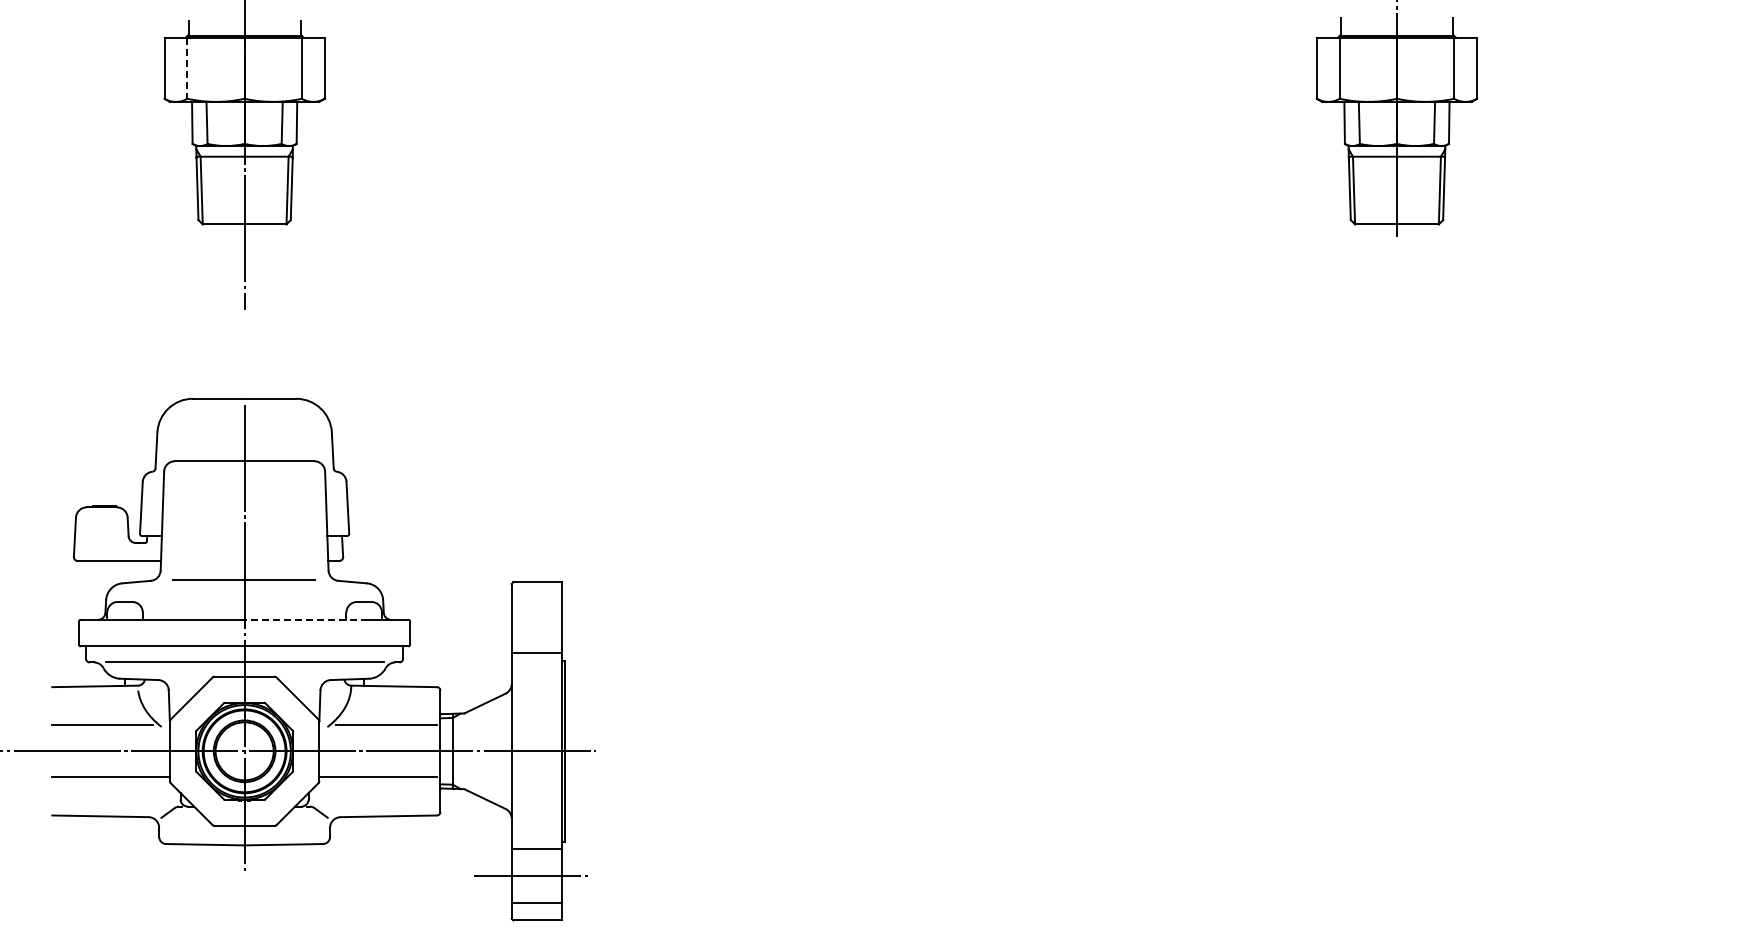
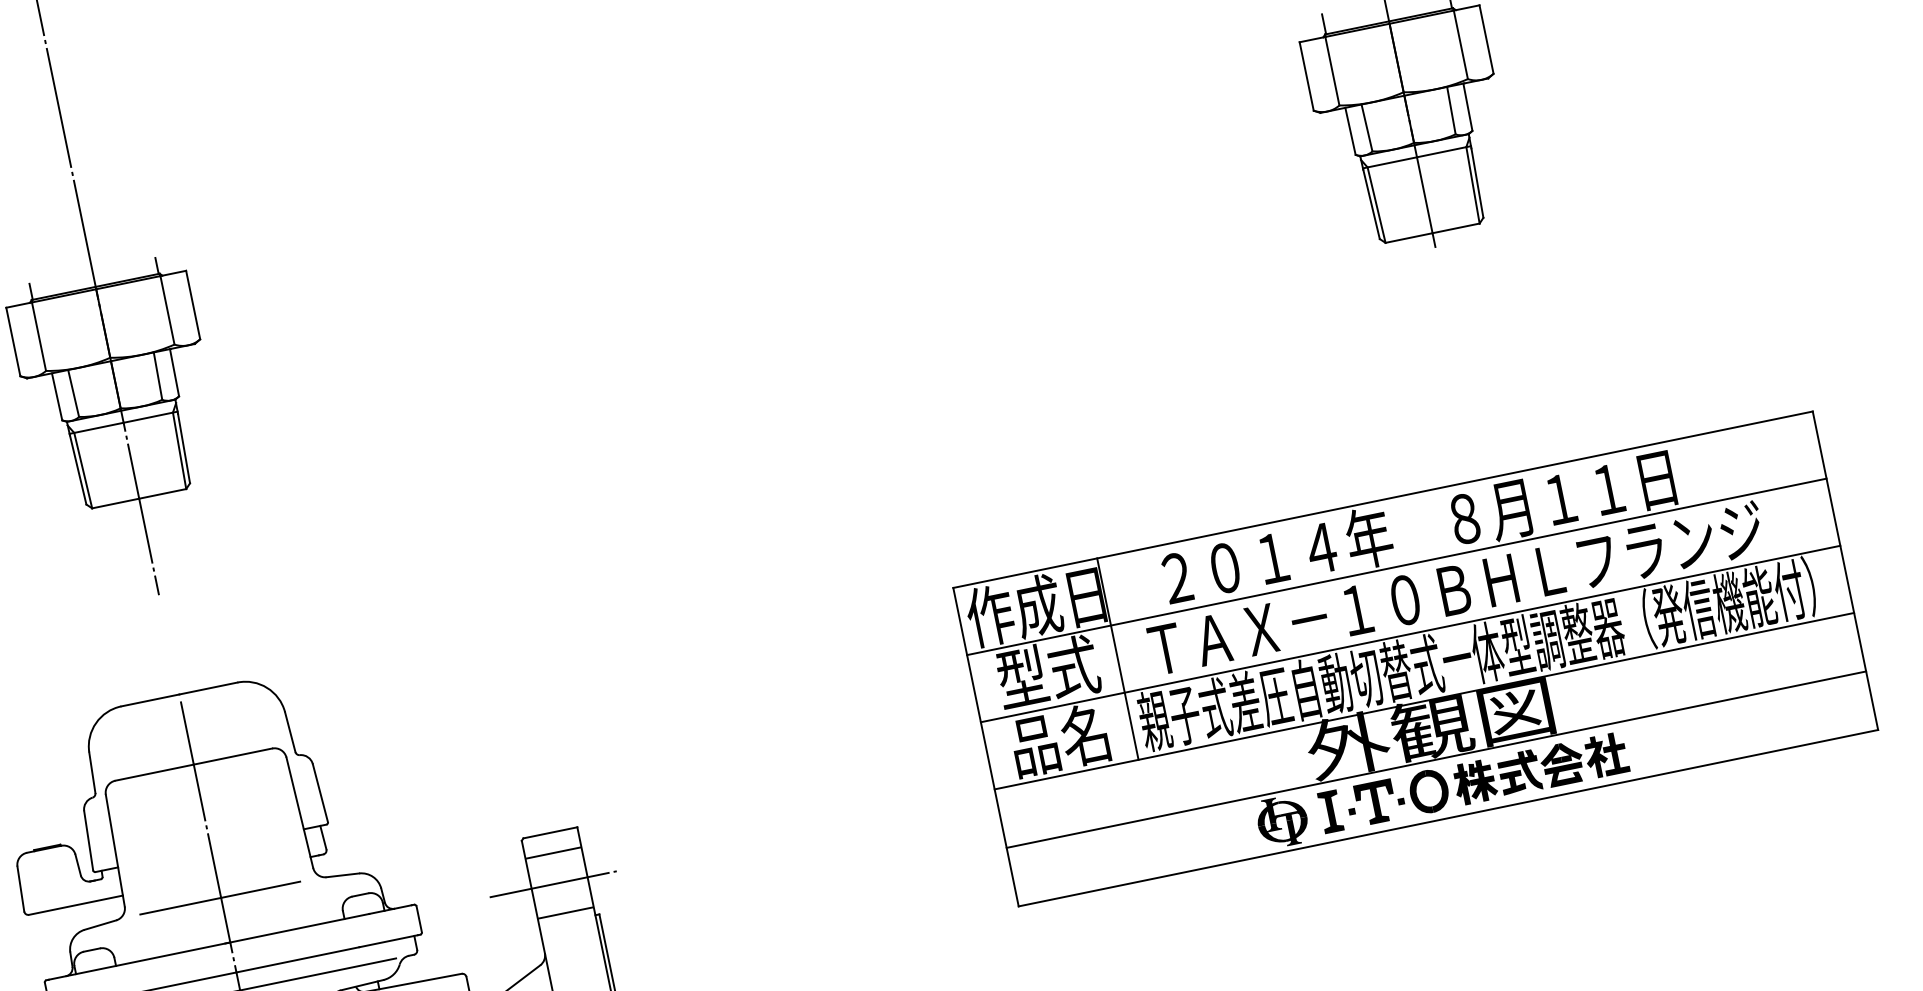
line: (187, 68) -> (39, 336), dashed -> solid
part: (1307, 585) -> (1415, 659), added
line: (536, 599) -> (553, 852), added
line: (304, 619) -> (297, 928), dashed -> solid
line: (530, 626) -> (552, 884), added

